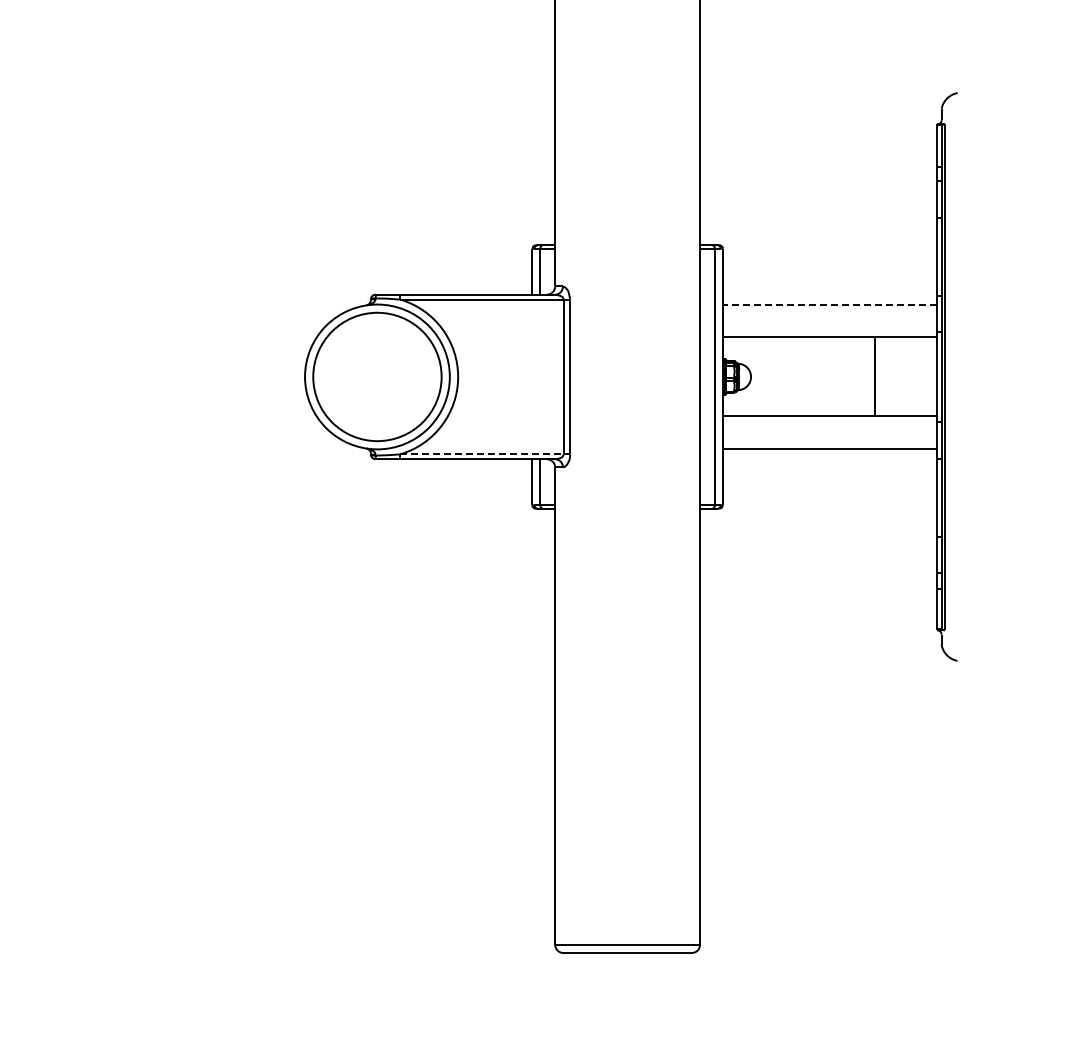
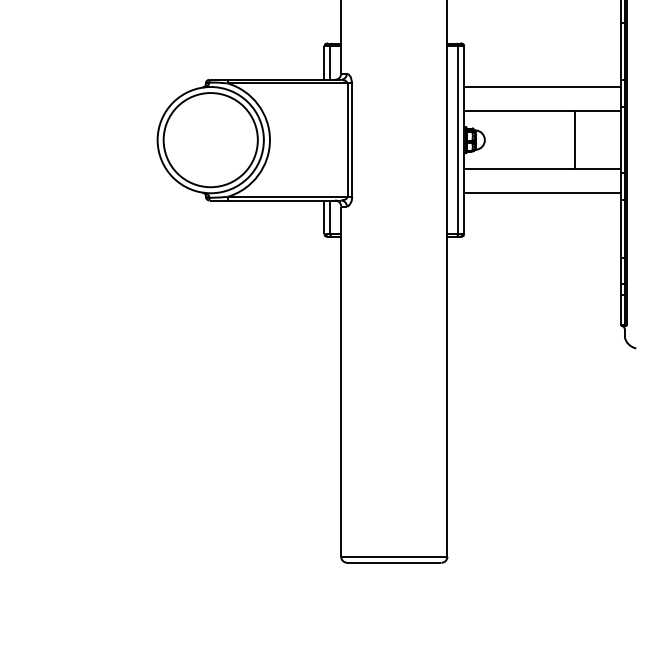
line: (829, 304) -> (542, 86), dashed -> solid
line: (482, 454) -> (287, 197), dashed -> solid

